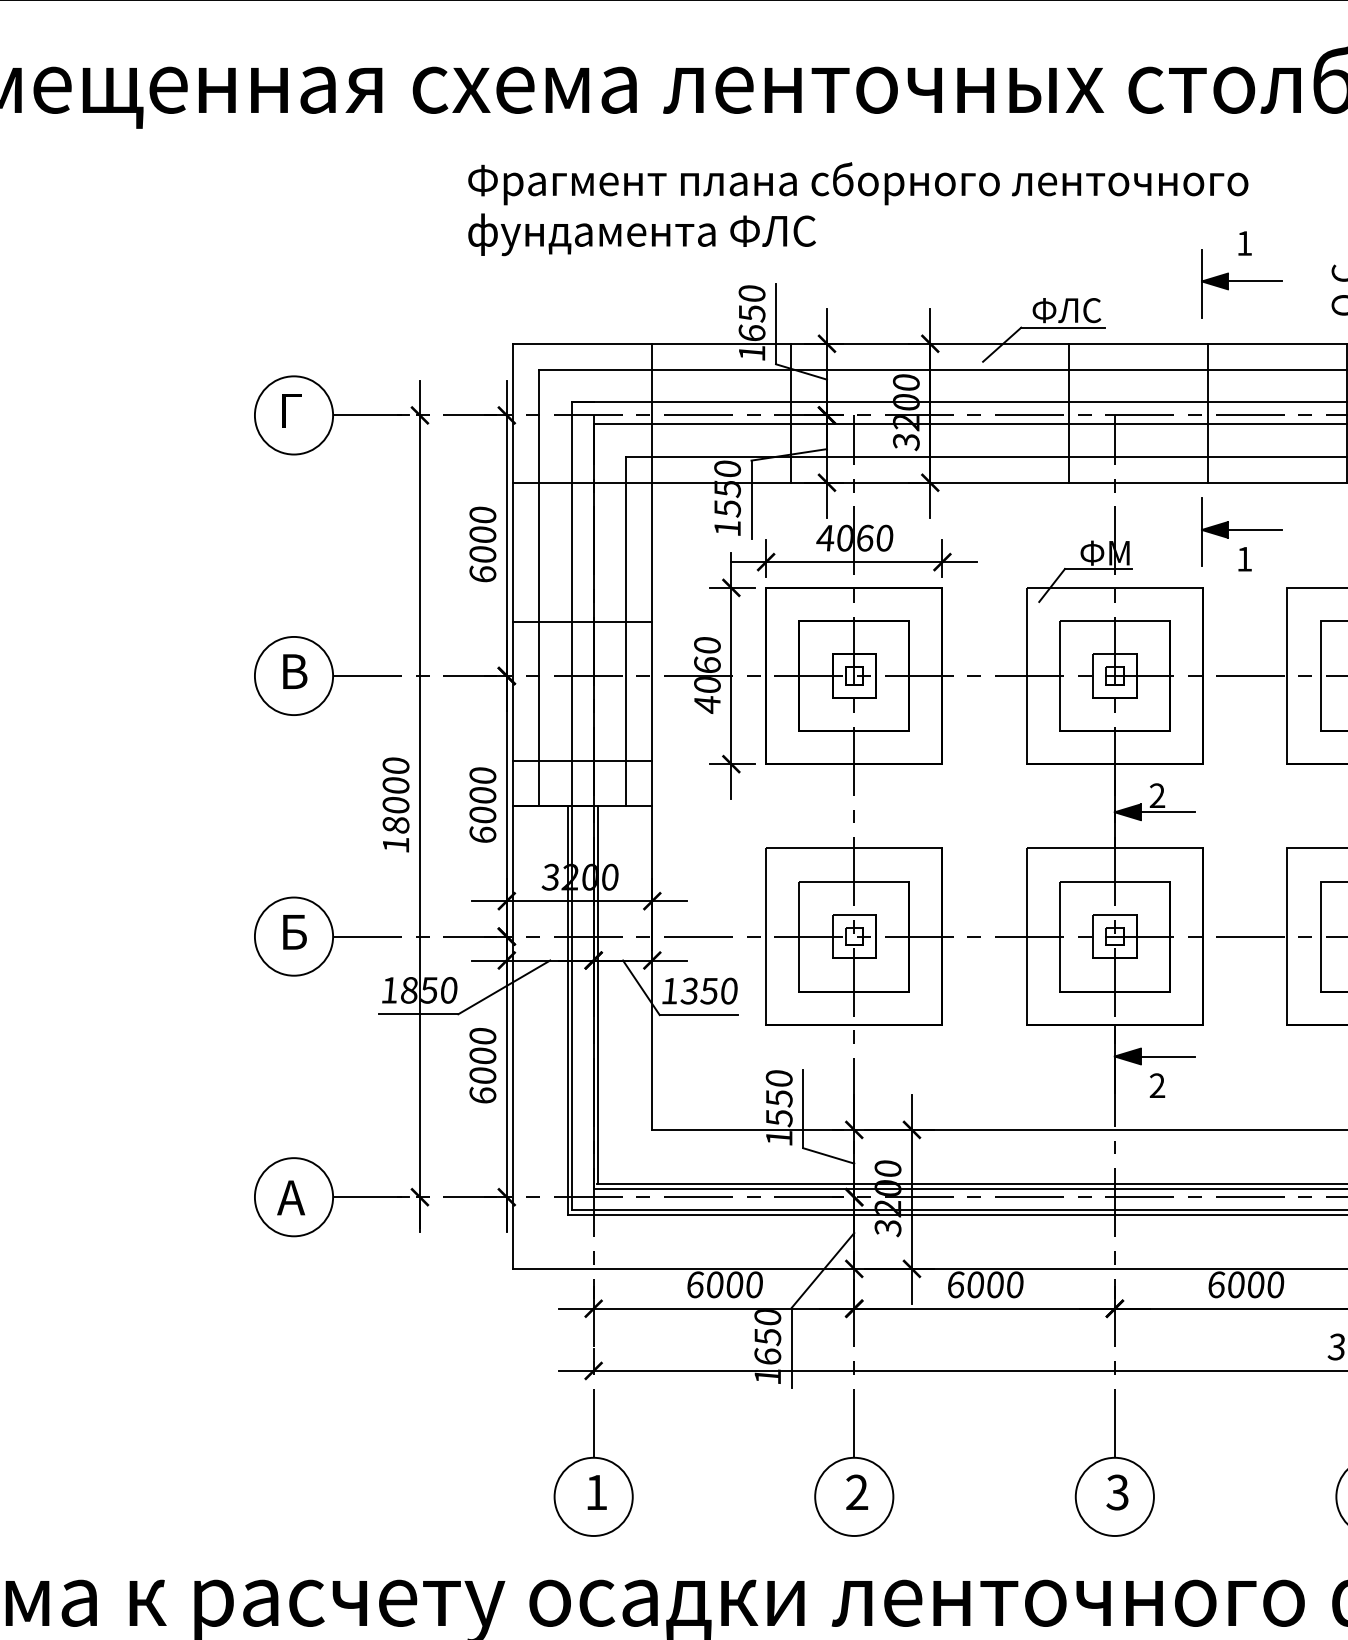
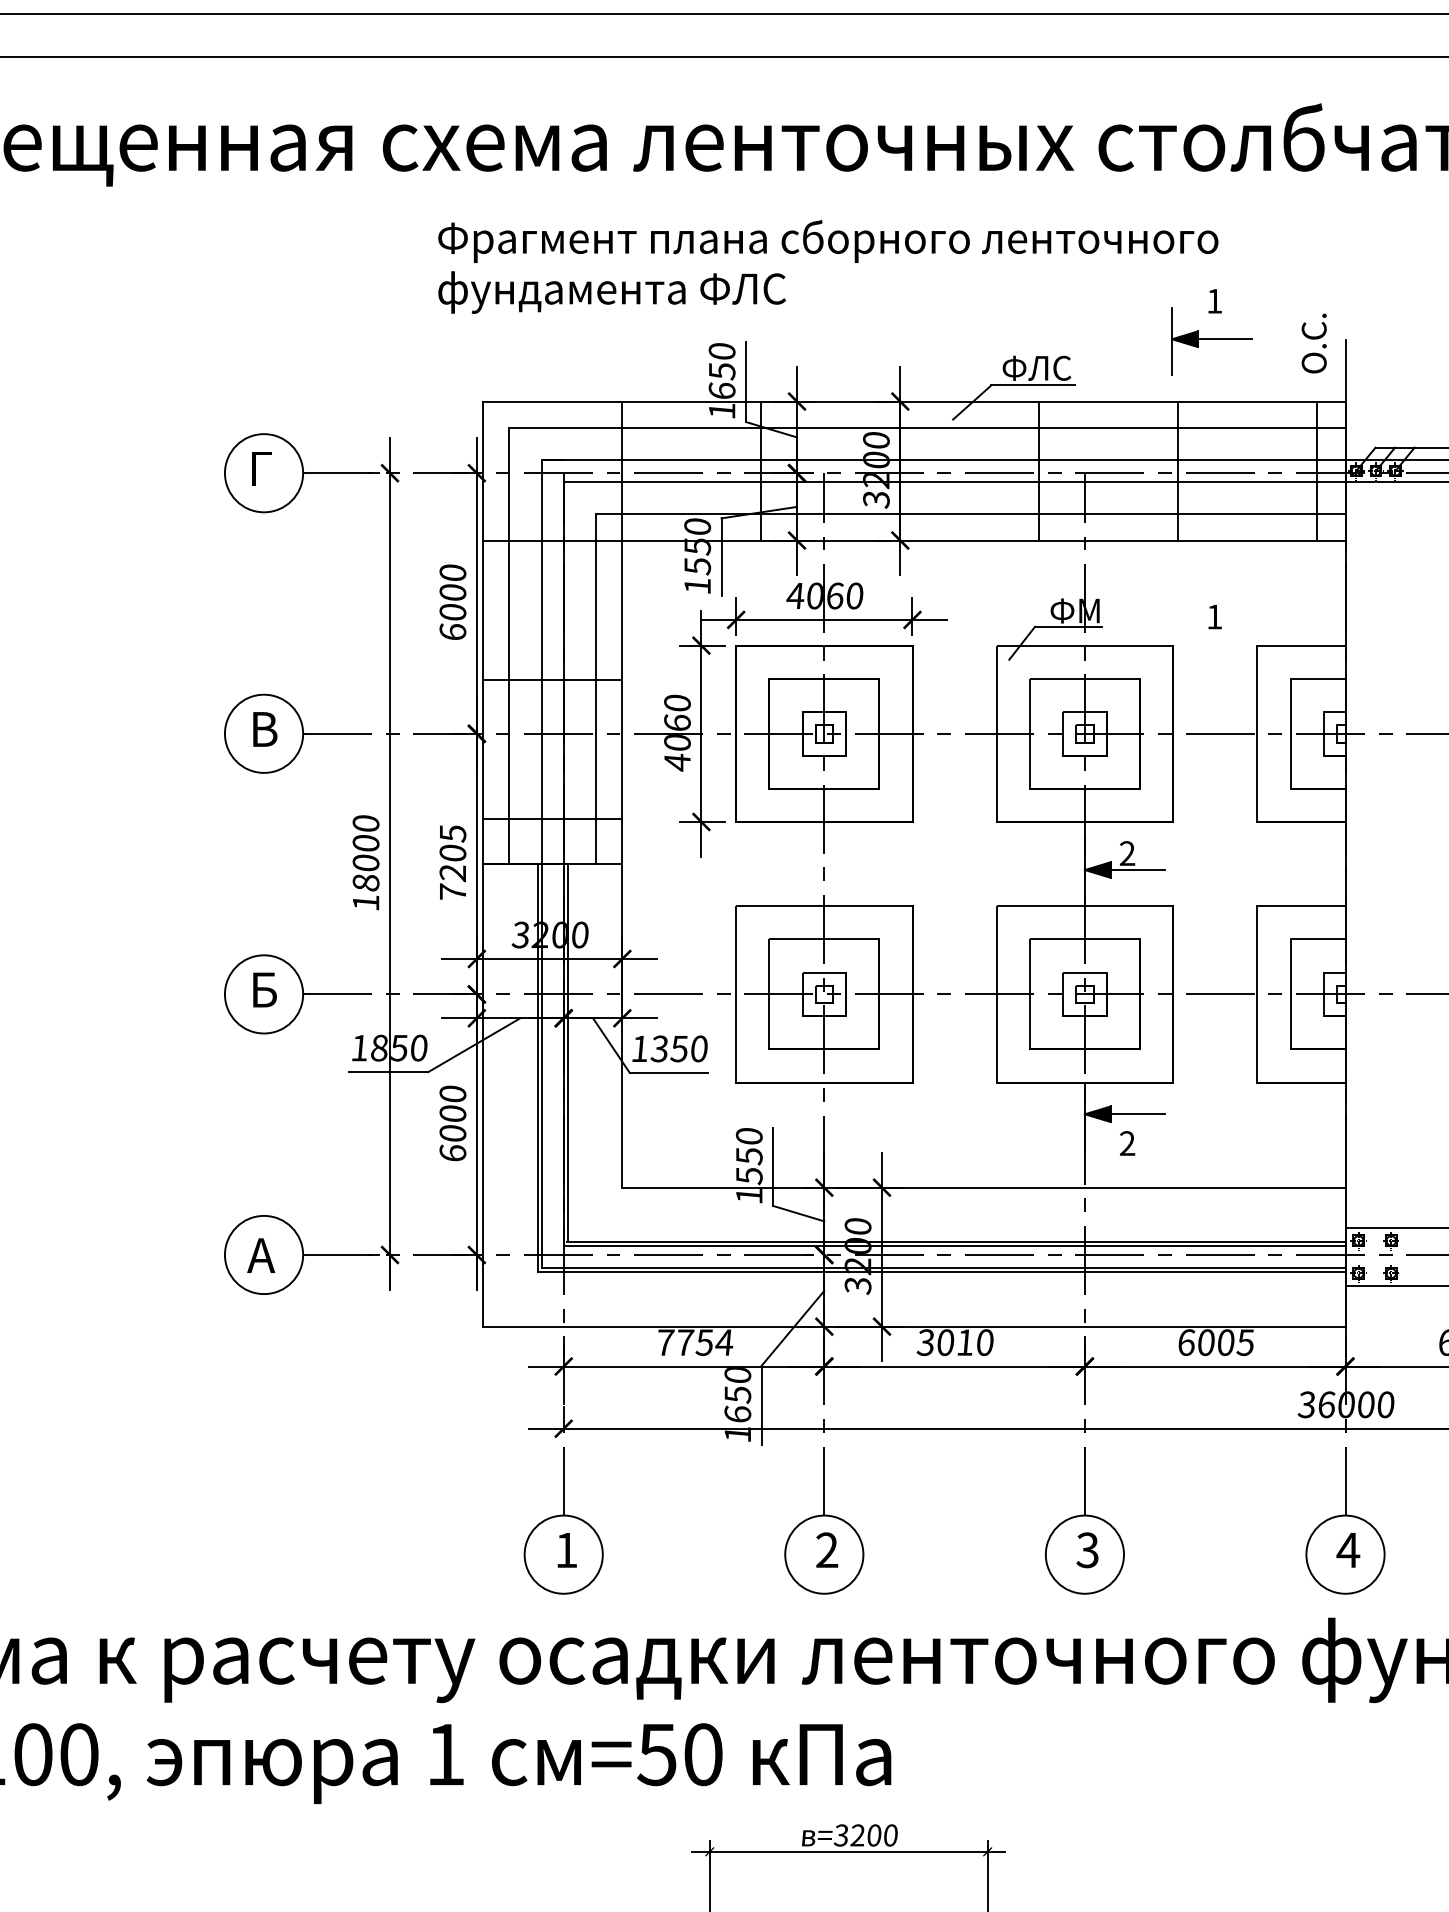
part: (1241, 531) -> (1211, 589), removed
text: (482, 804) -> (452, 862), 6000 -> 7205
text: (725, 1284) -> (695, 1342), 6000 -> 7754
text: (974, 1284) -> (944, 1342), 6000 -> 3010
text: (1275, 1284) -> (1245, 1342), 6000 -> 6005

